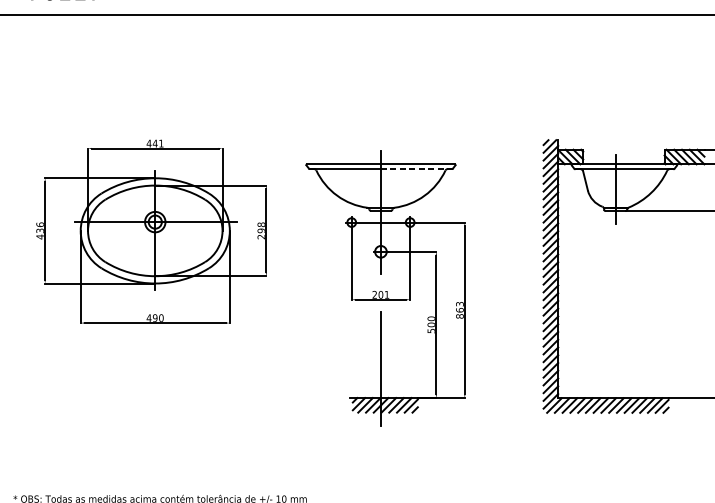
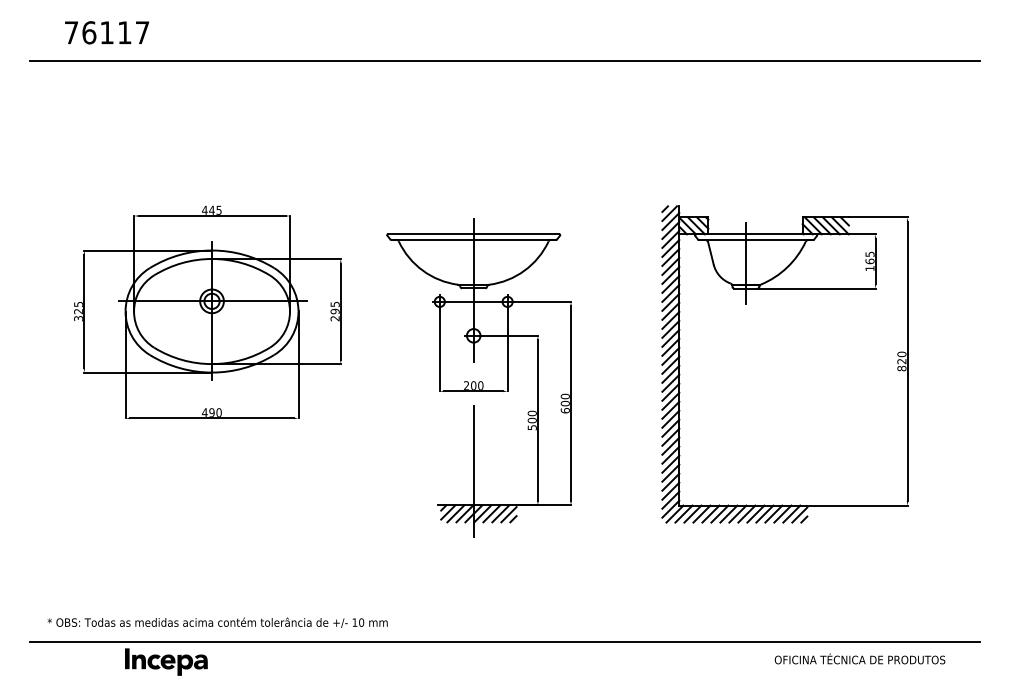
text: (160, 142) -> (218, 209), 441 -> 445
line: (416, 168) -> (515, 239), dashed -> solid
text: (260, 224) -> (334, 304), 298 -> 295
text: (40, 230) -> (78, 311), 436 -> 325
text: (386, 294) -> (480, 385), 201 -> 200
text: (459, 310) -> (564, 403), 863 -> 600

